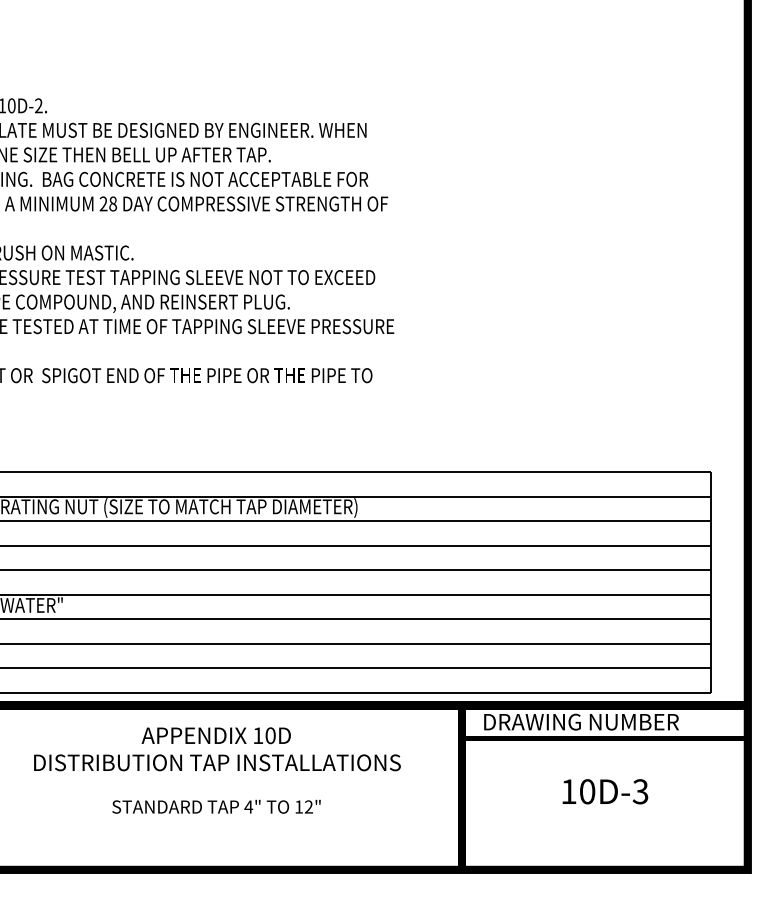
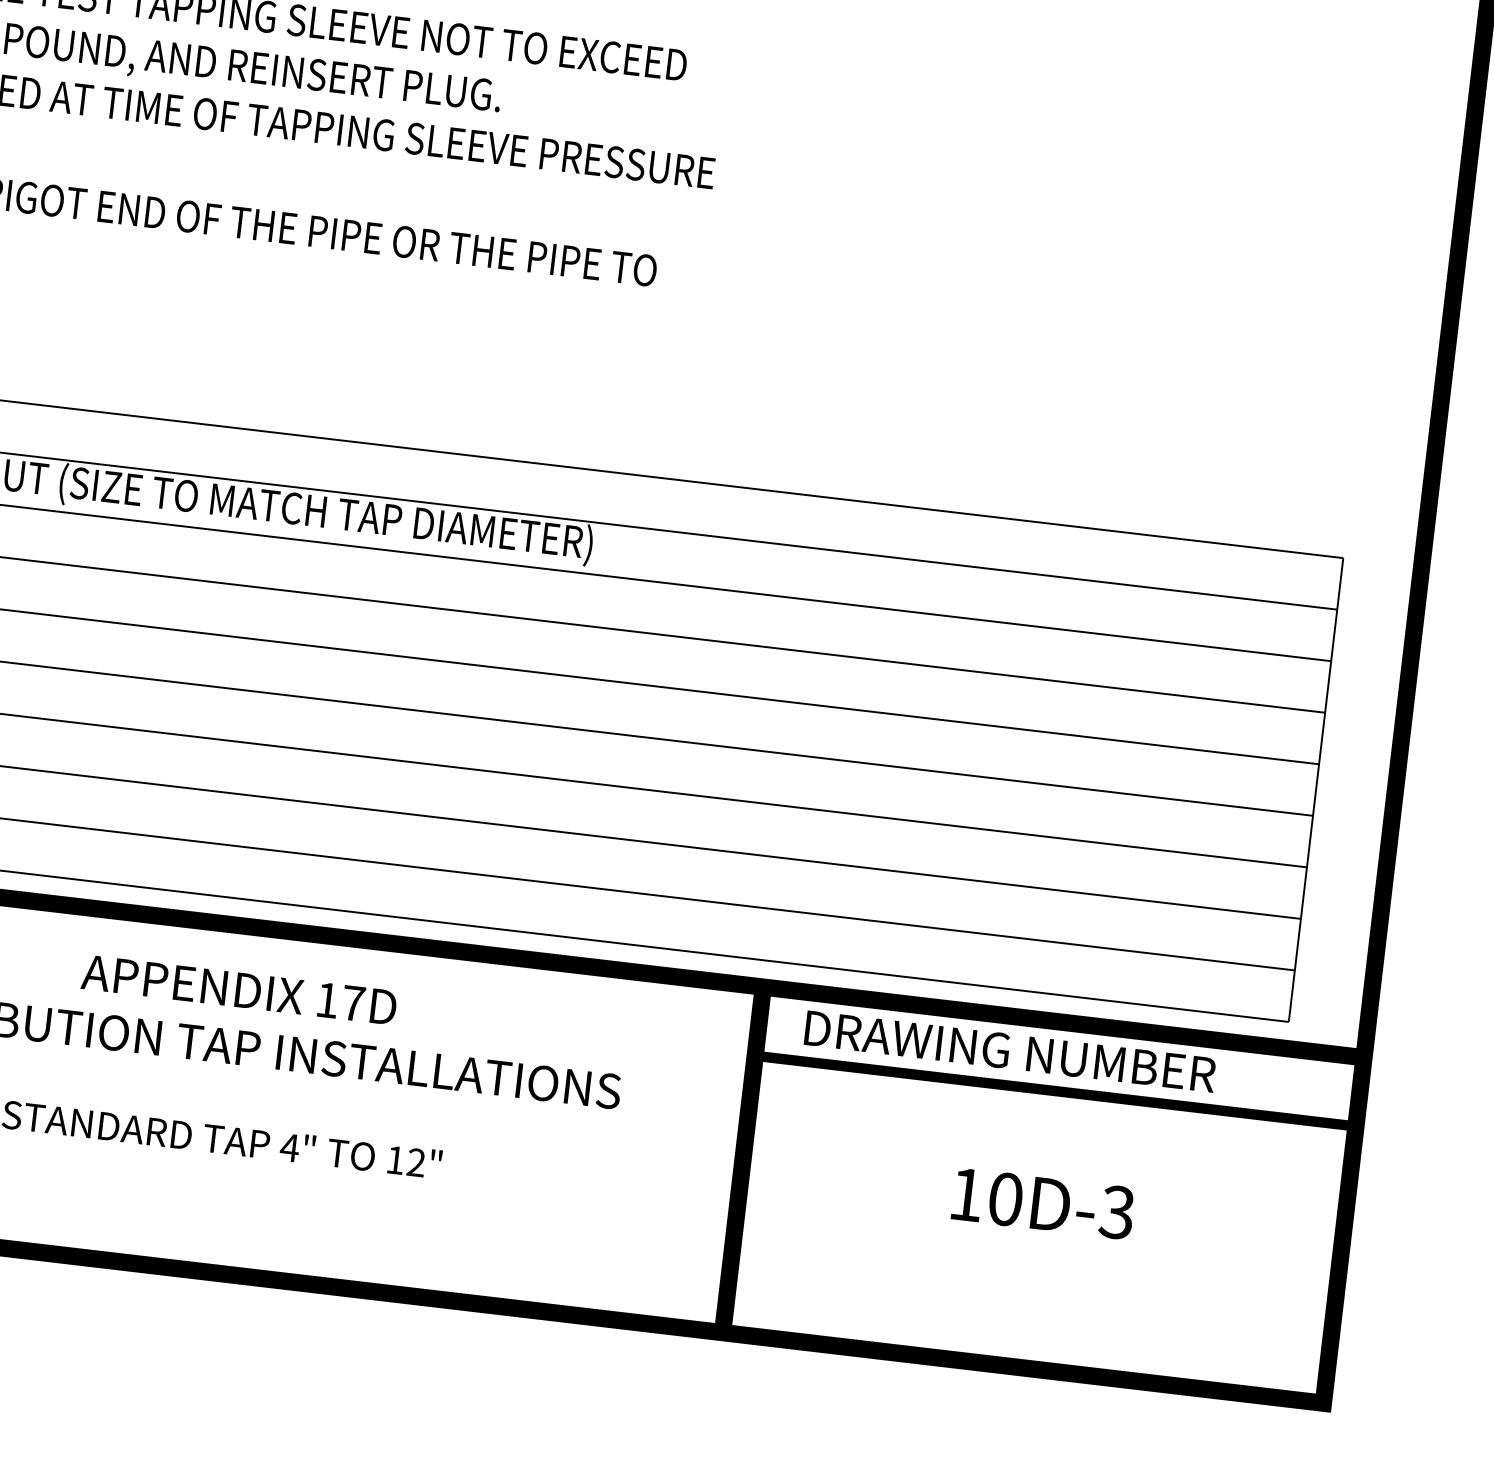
text: (270, 735) -> (353, 1002), 10D -> 17D

